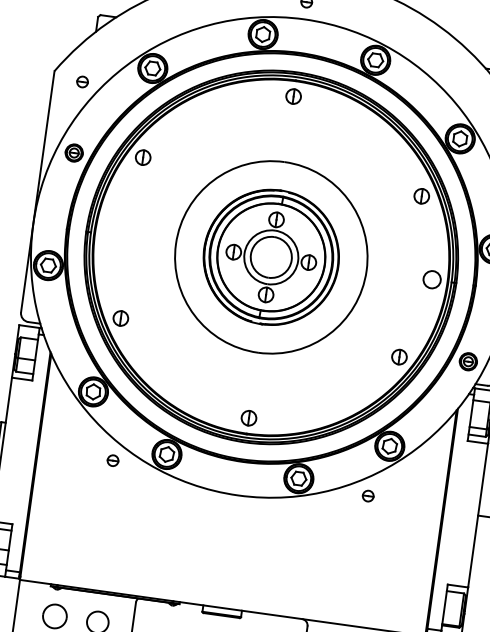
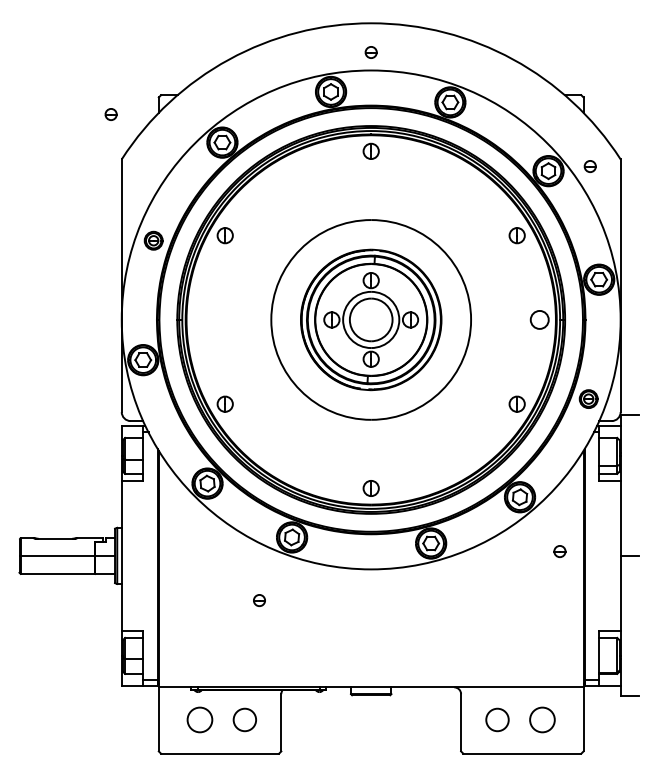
part: (81, 81) -> (110, 114), moved
part: (113, 460) -> (259, 600), moved
part: (367, 496) -> (559, 551), moved

